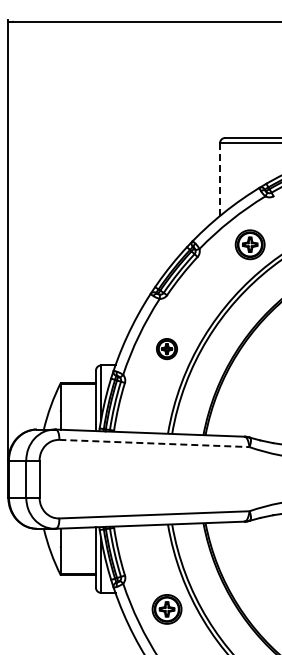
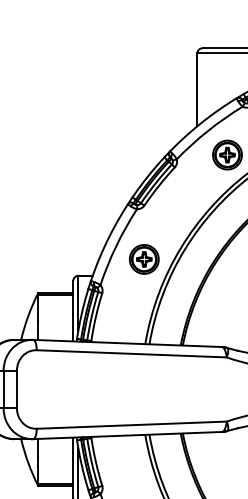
line: (220, 180) -> (197, 90), dashed -> solid
part: (166, 348) -> (143, 258), size x1.43
line: (154, 443) -> (131, 353), dashed -> solid

